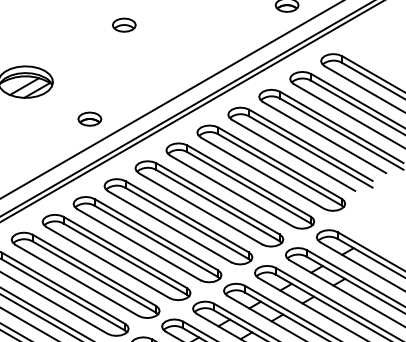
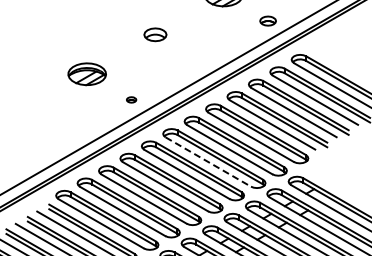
part: (124, 24) -> (155, 34), size x1.4
part: (89, 118) -> (131, 99), size x0.6
line: (200, 209) -> (208, 162), solid -> dashed

